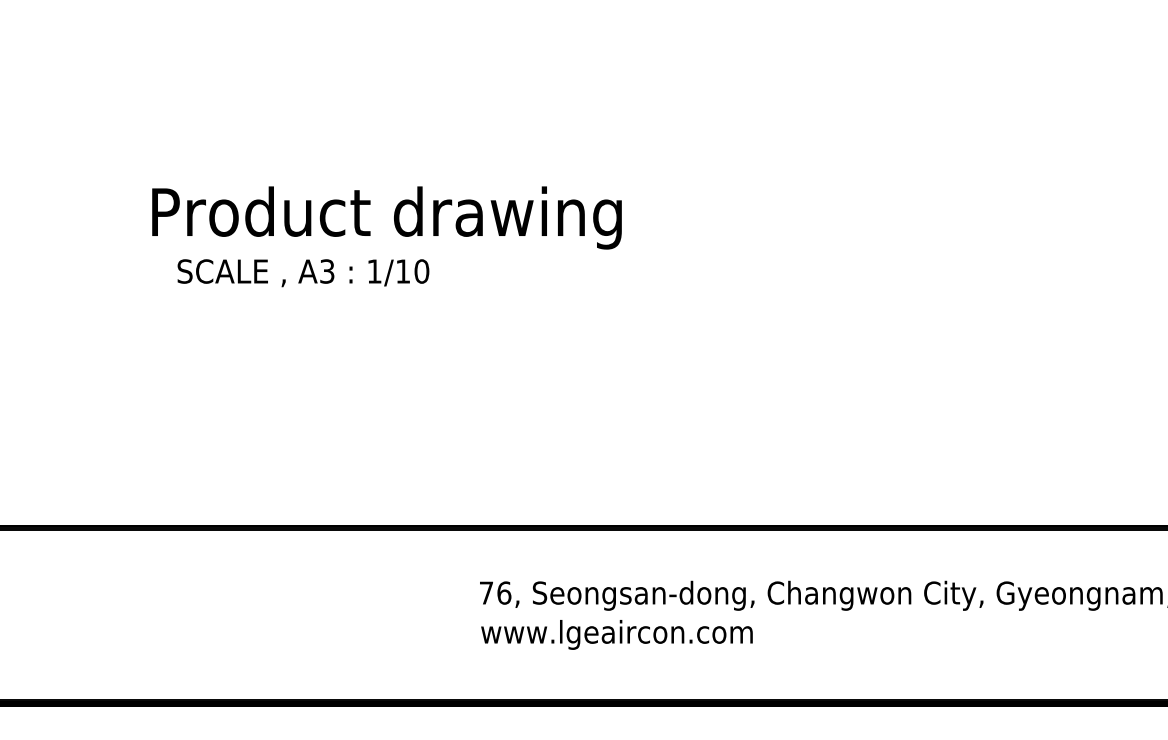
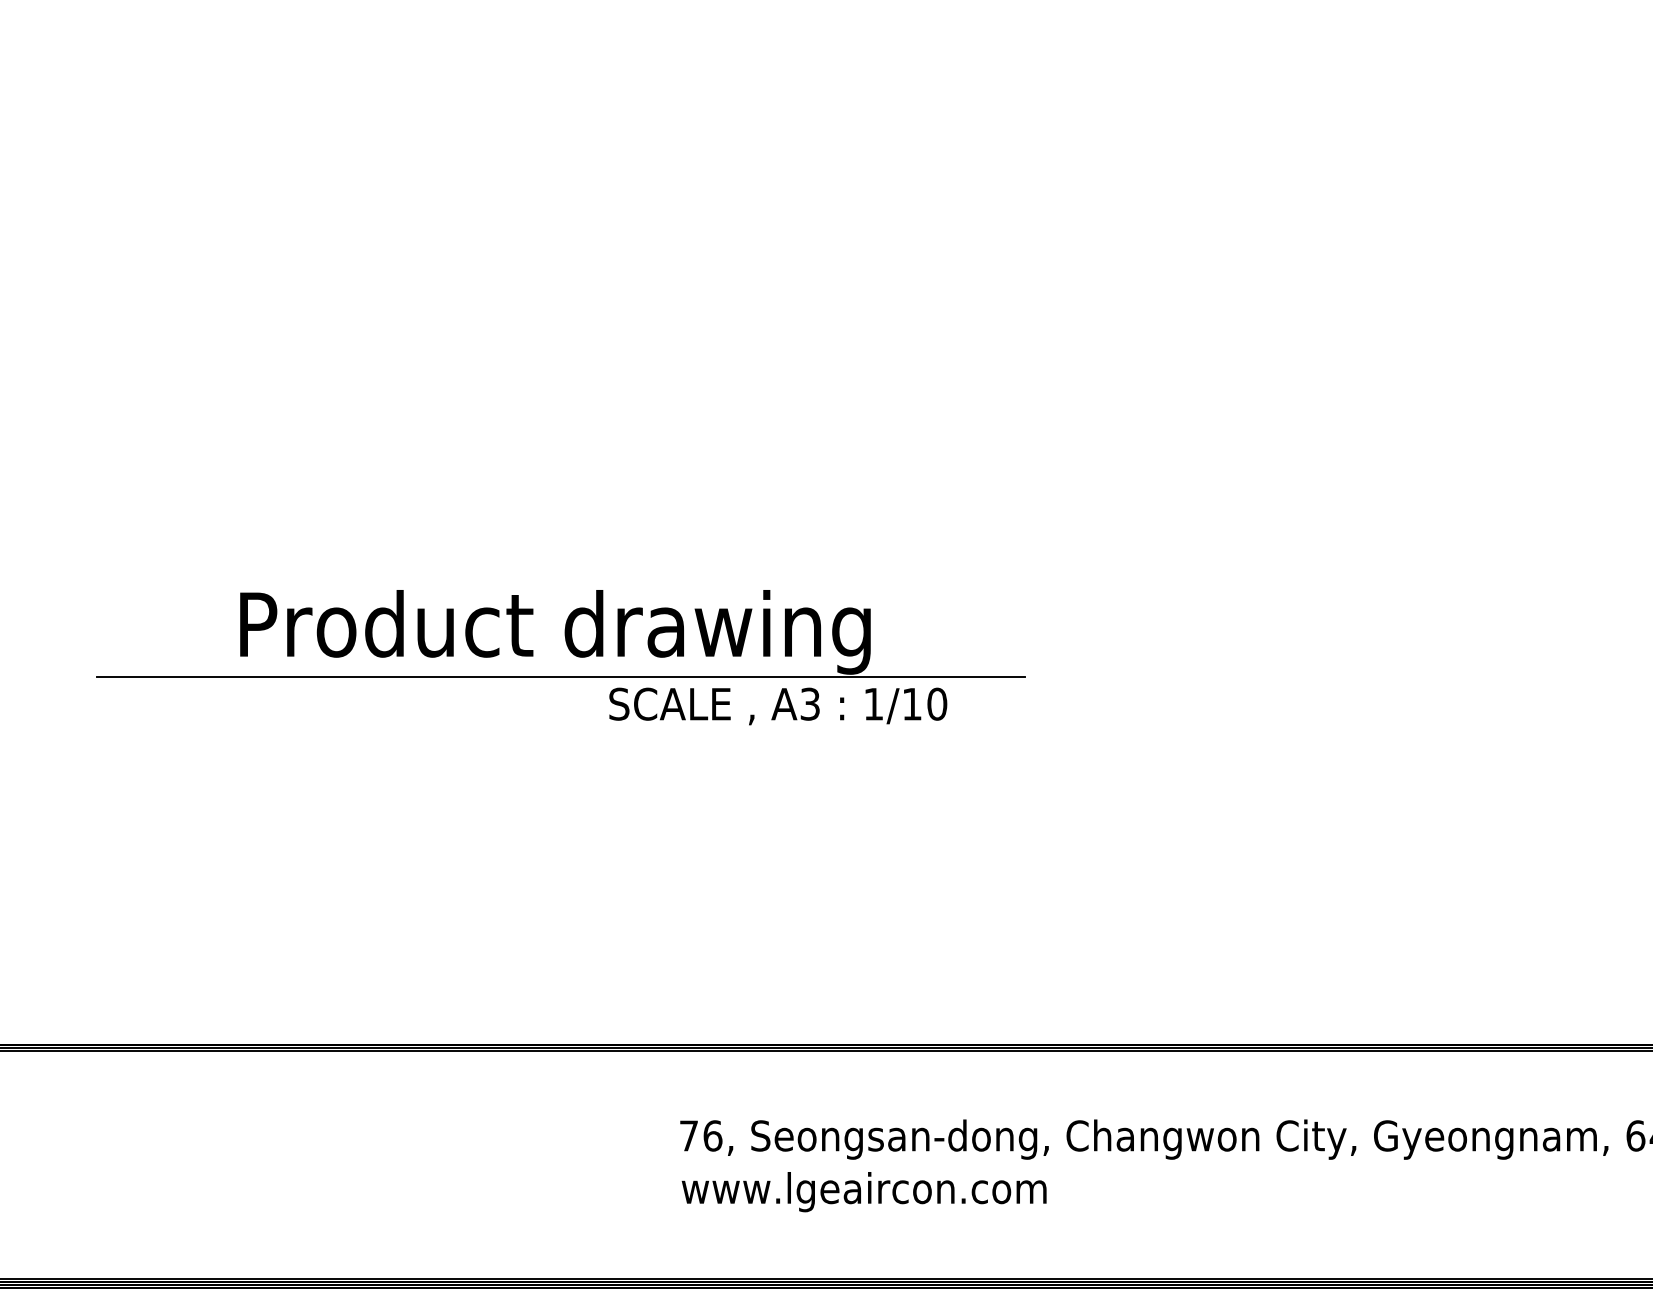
line: (390, 250) -> (560, 676), added
text: (303, 273) -> (778, 706), moved

